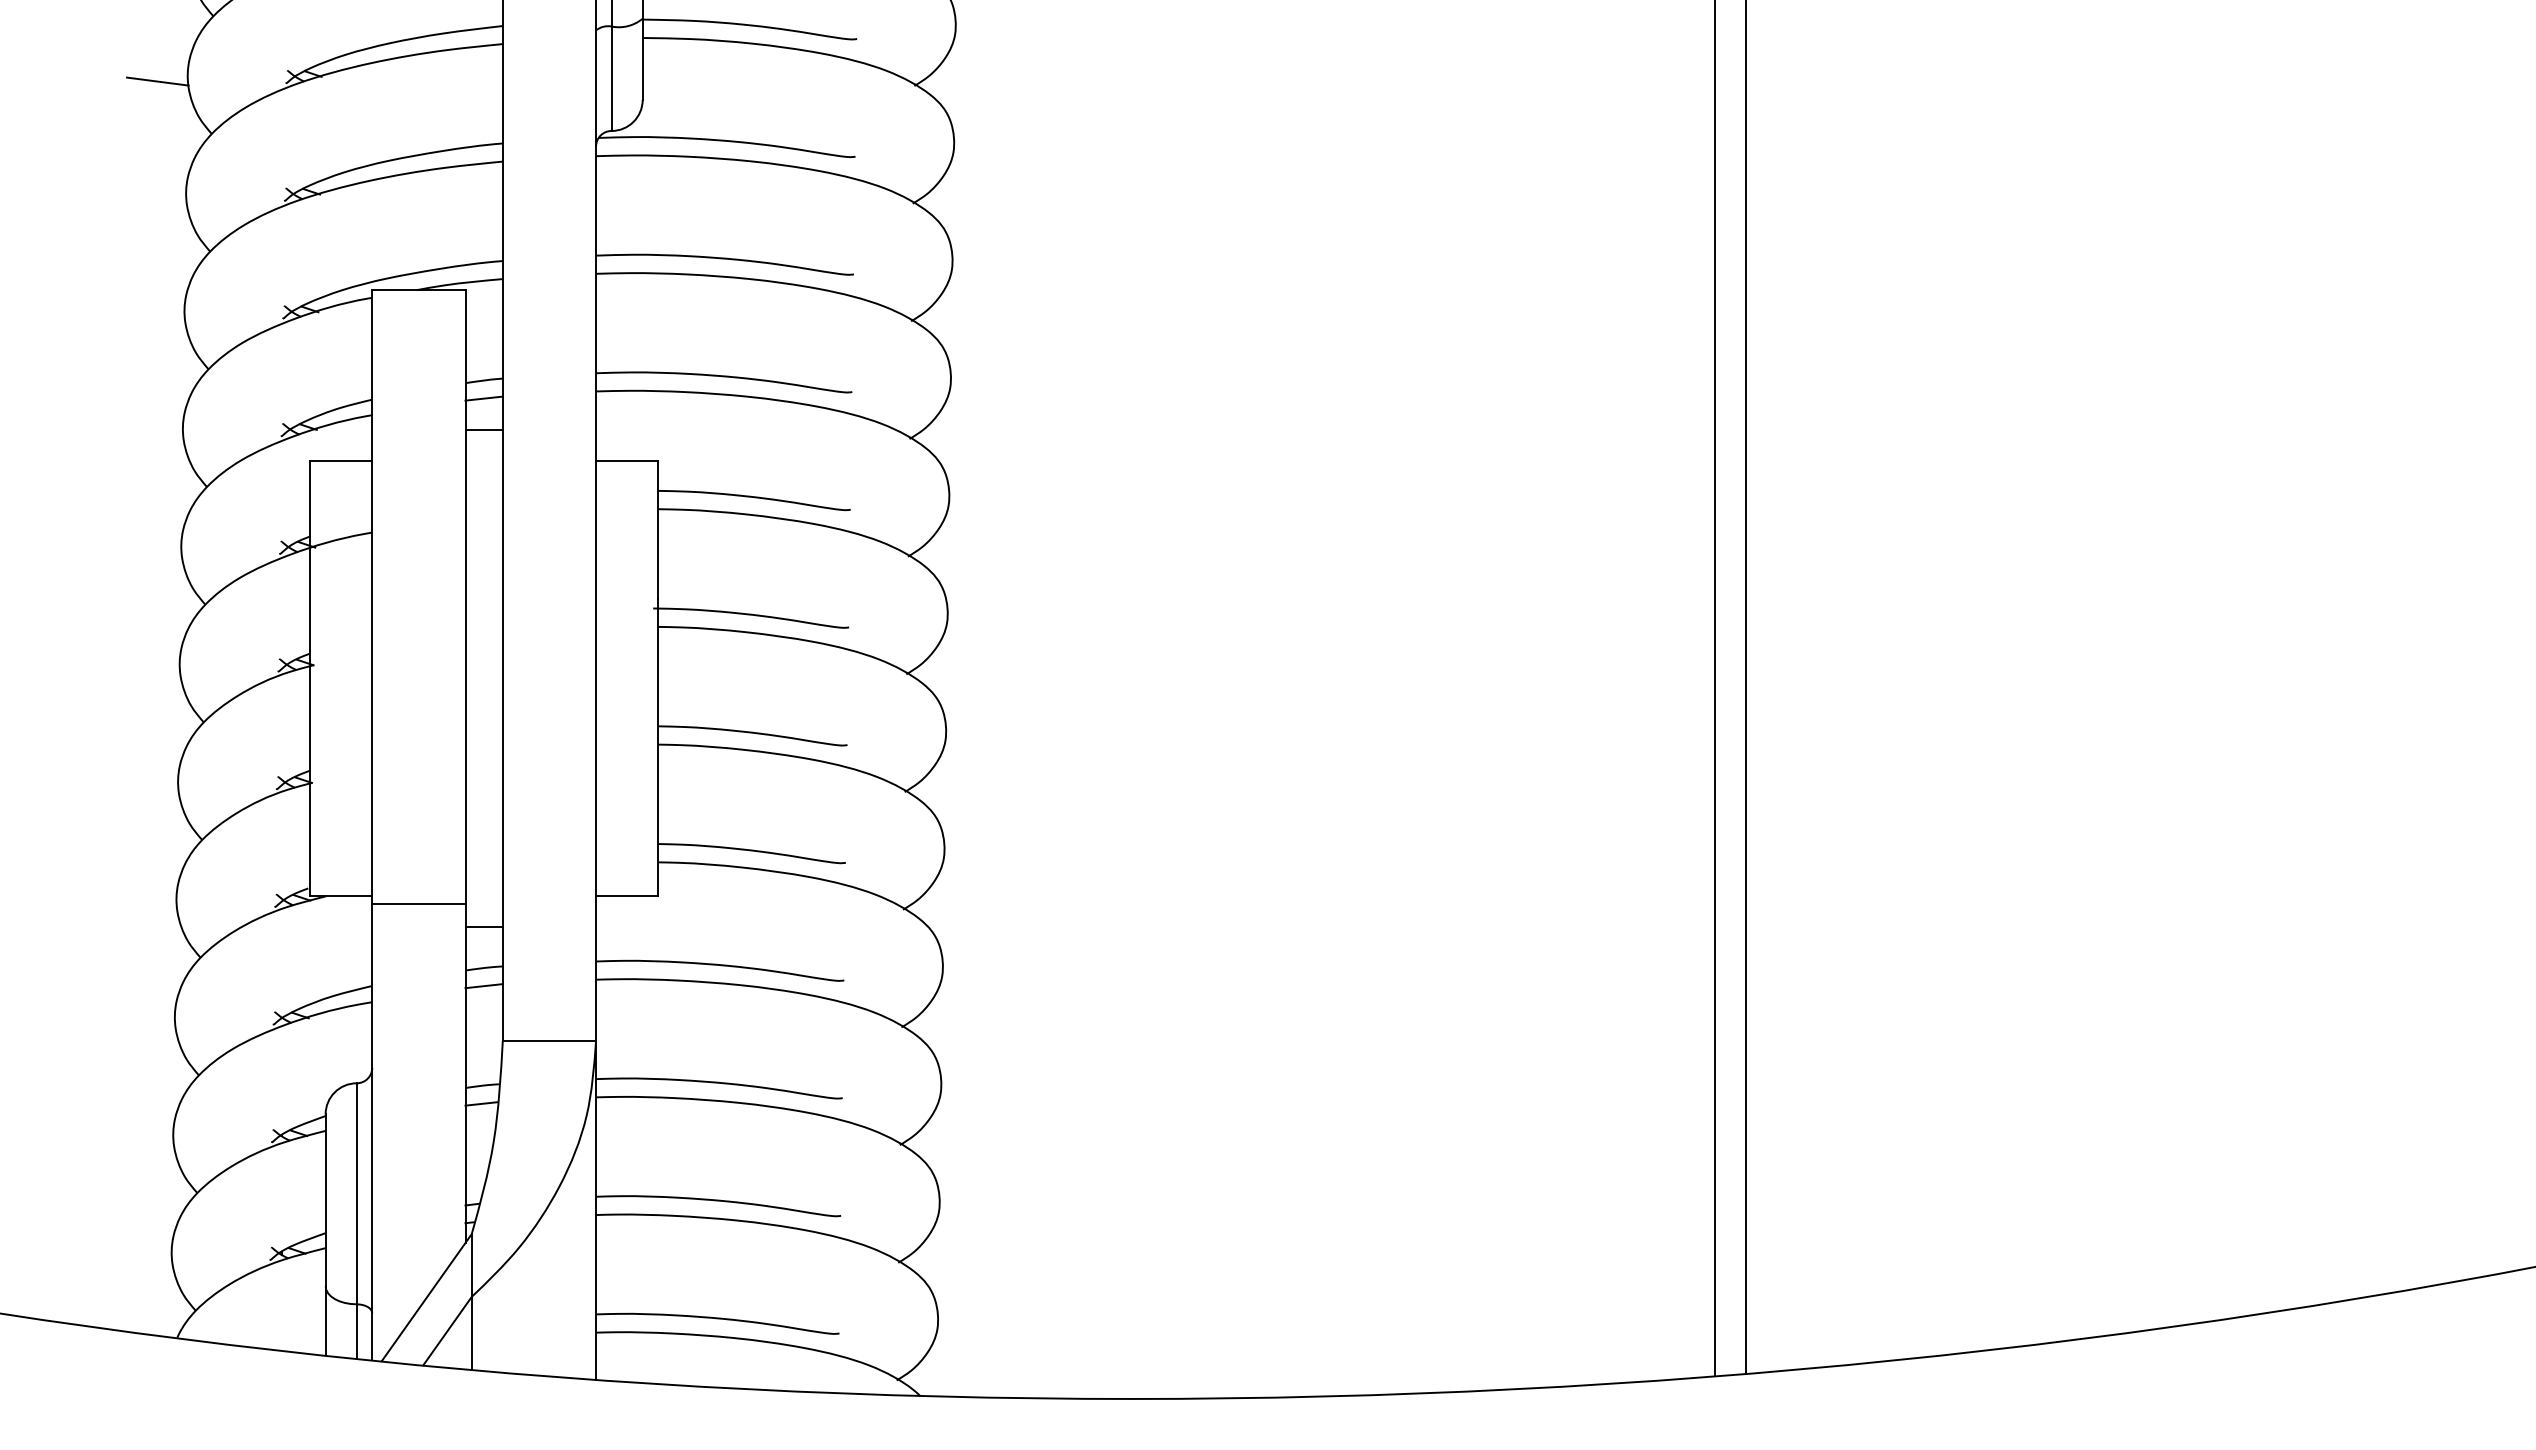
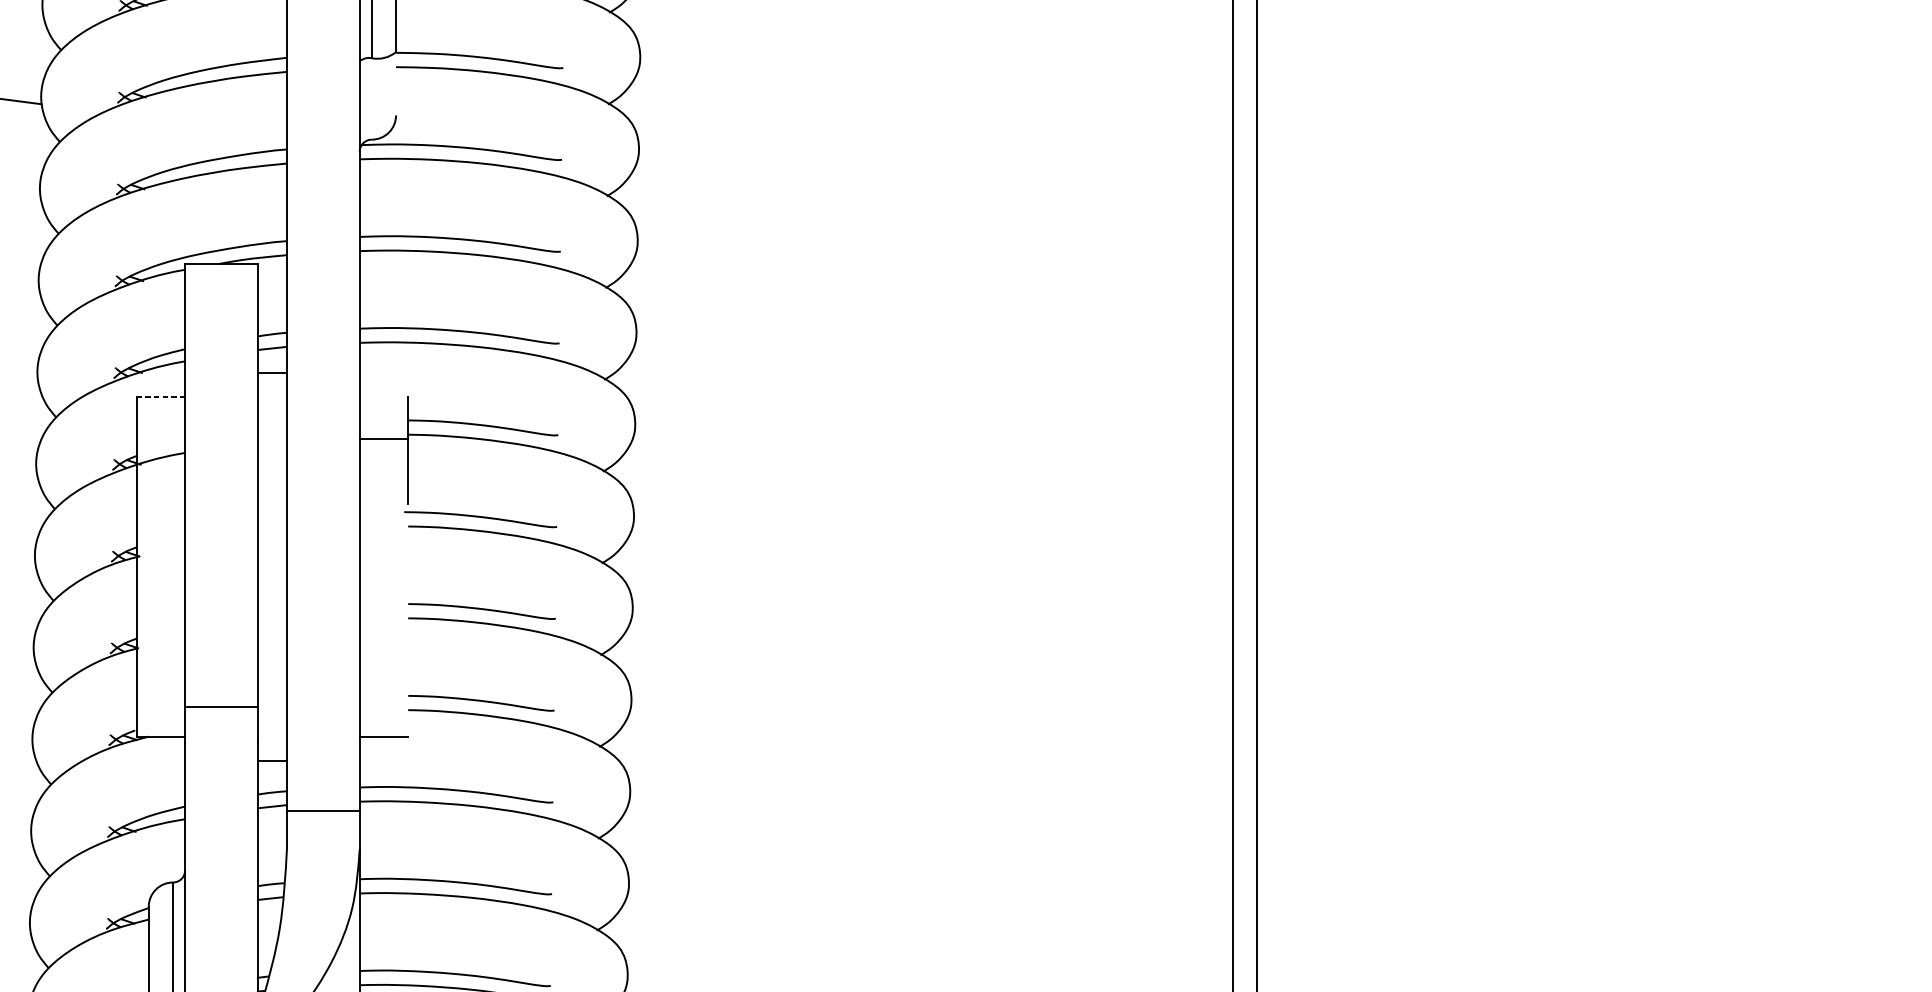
line: (642, 58) -> (395, 83), removed
line: (611, 78) -> (371, 98), removed
line: (340, 461) -> (160, 397), solid -> dashed
line: (627, 461) -> (384, 438), moved
line: (658, 747) -> (408, 620), removed
line: (418, 904) -> (221, 707), moved
line: (549, 1040) -> (323, 810), moved

